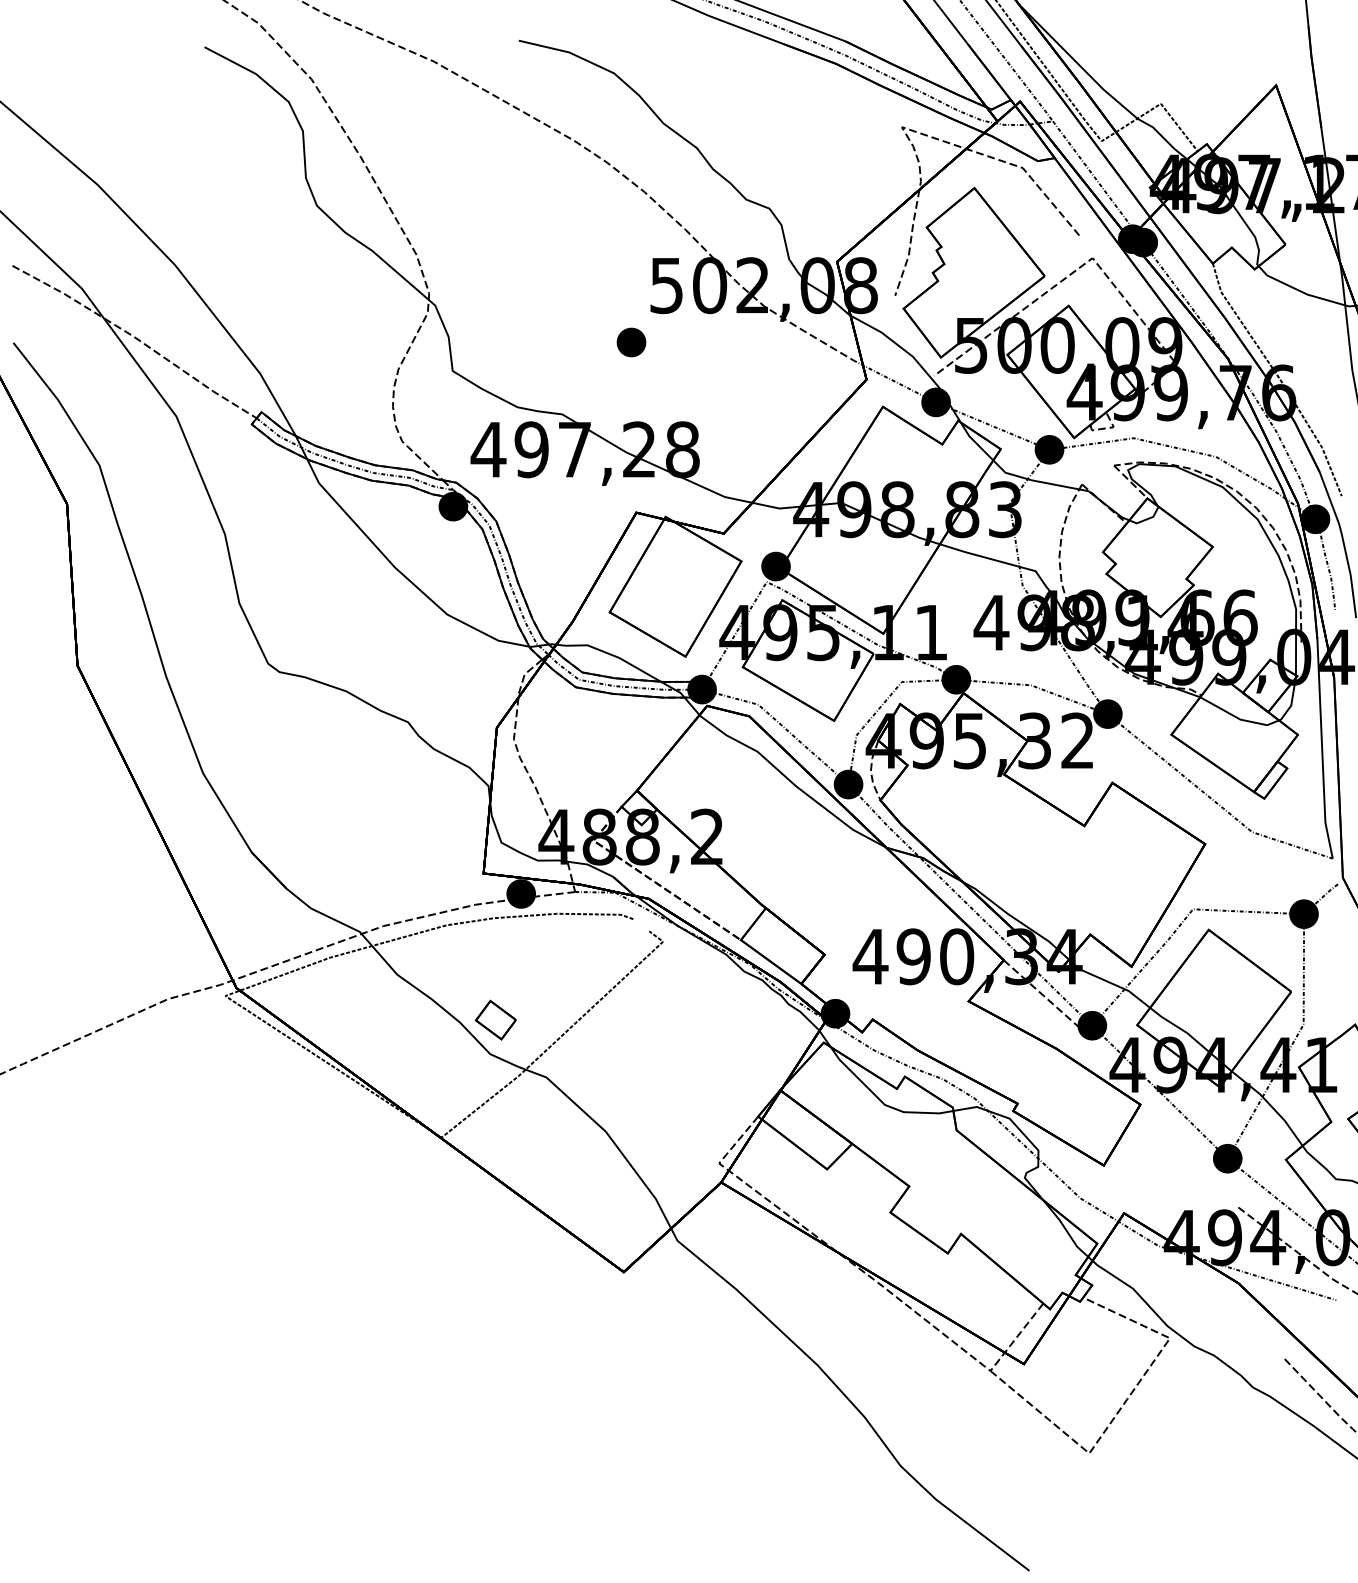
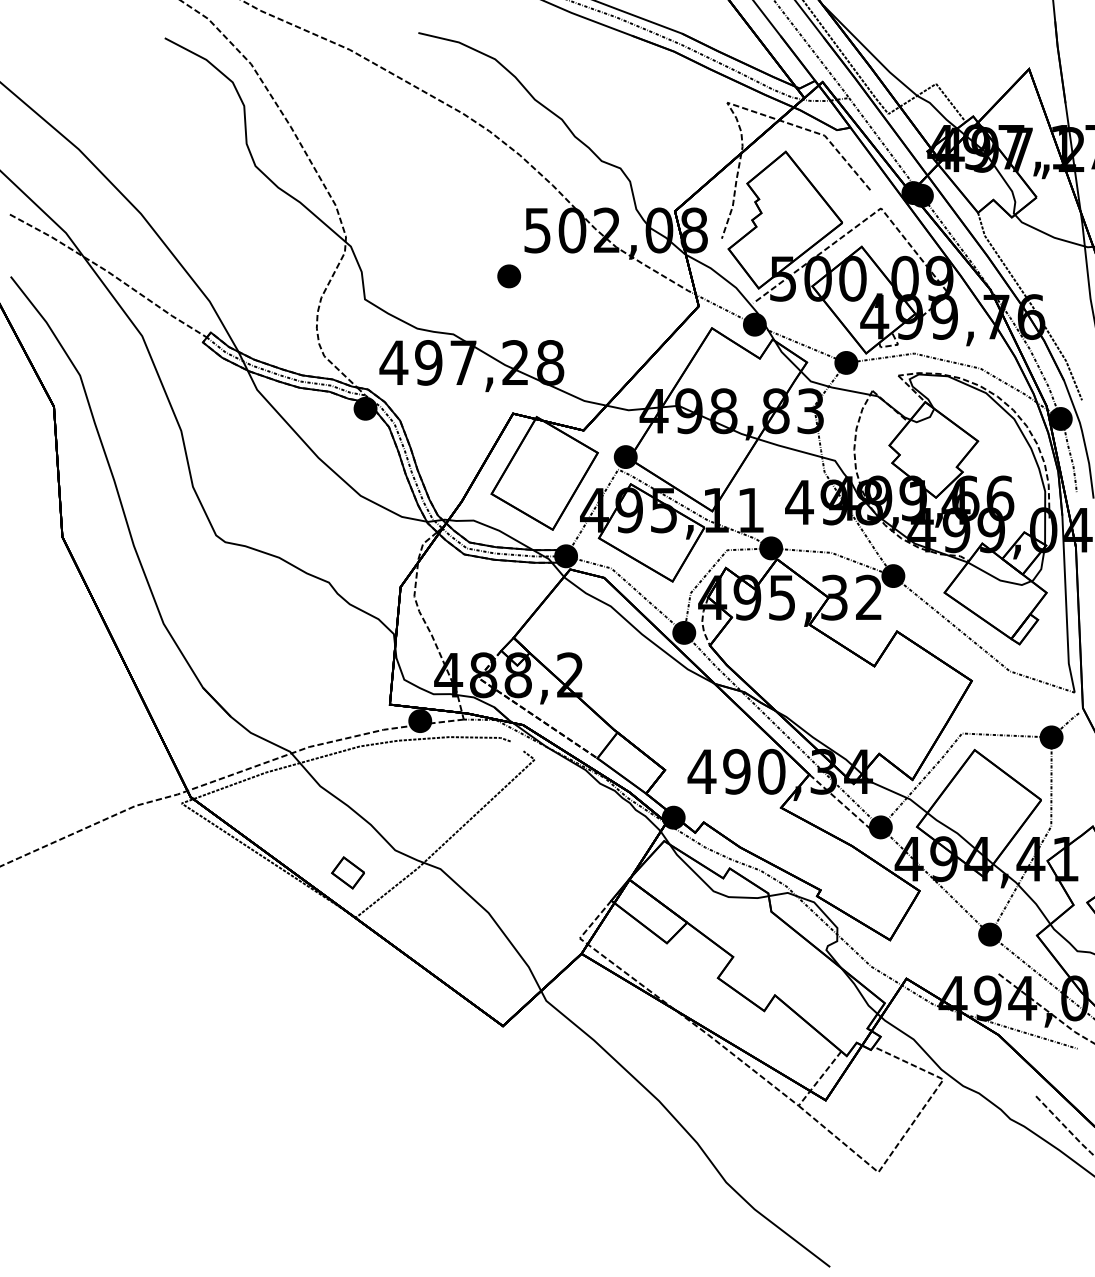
part: (495, 1019) -> (347, 872), moved

